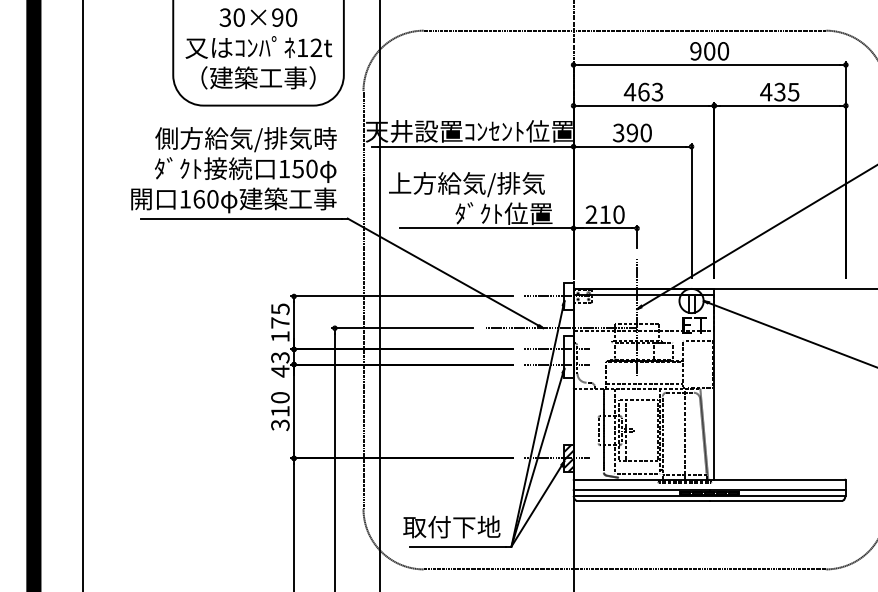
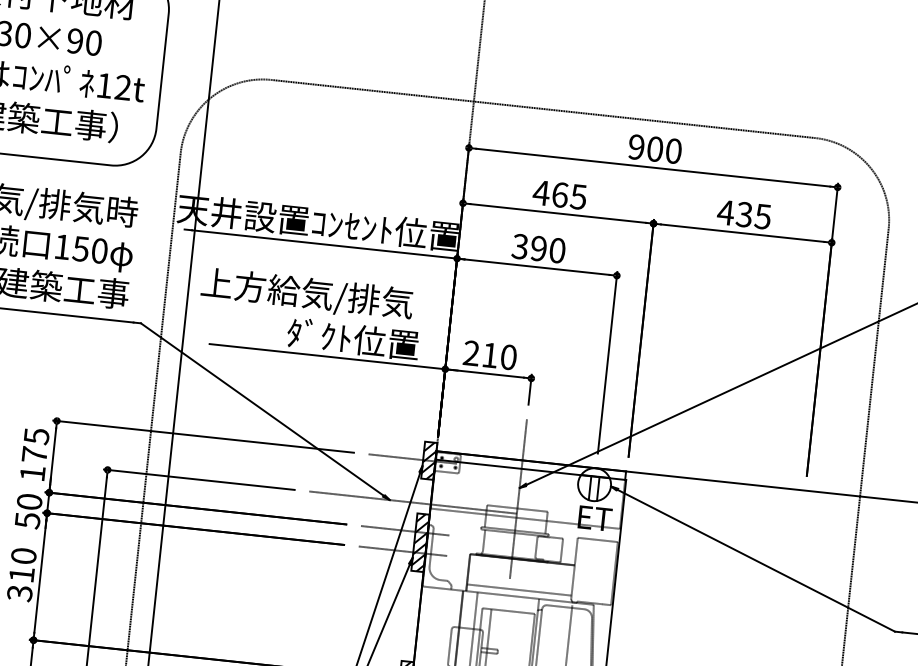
text: (657, 91) -> (578, 196), 463 -> 465
hatch: (568, 296) -> (428, 460), added
hatch: (568, 356) -> (419, 542), added
text: (280, 364) -> (28, 511), 43 -> 50

